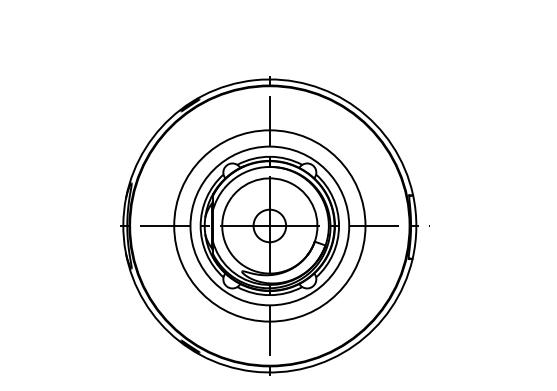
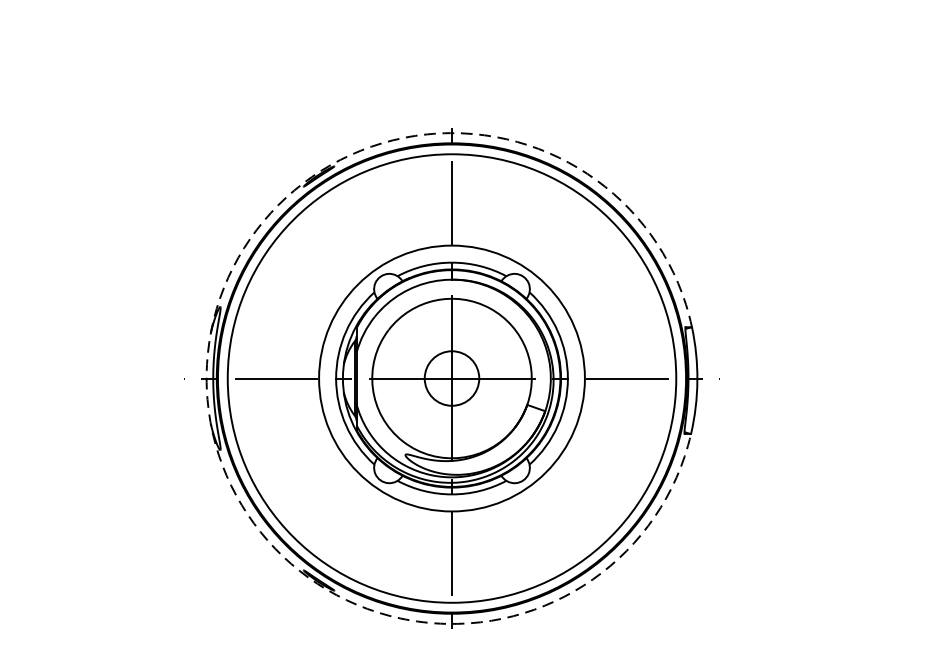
arc: (123, 224) -> (206, 376), solid -> dashed
circle: (269, 225) -> (451, 377), size x1.4

